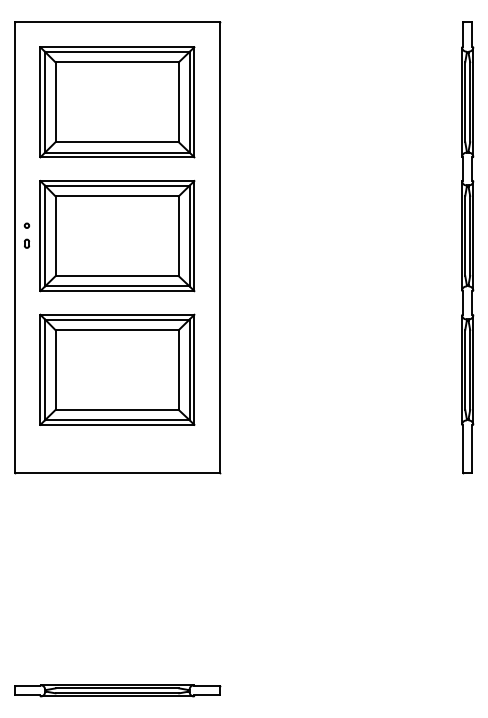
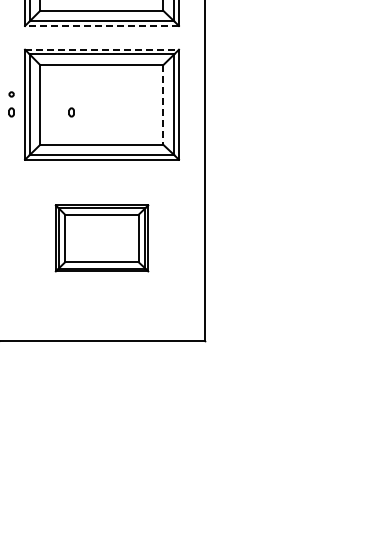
line: (117, 157) -> (102, 26), solid -> dashed
line: (117, 181) -> (102, 50), solid -> dashed
line: (178, 236) -> (163, 105), solid -> dashed
part: (86, 243) -> (71, 112), added
part: (117, 369) -> (102, 238), size x0.6

